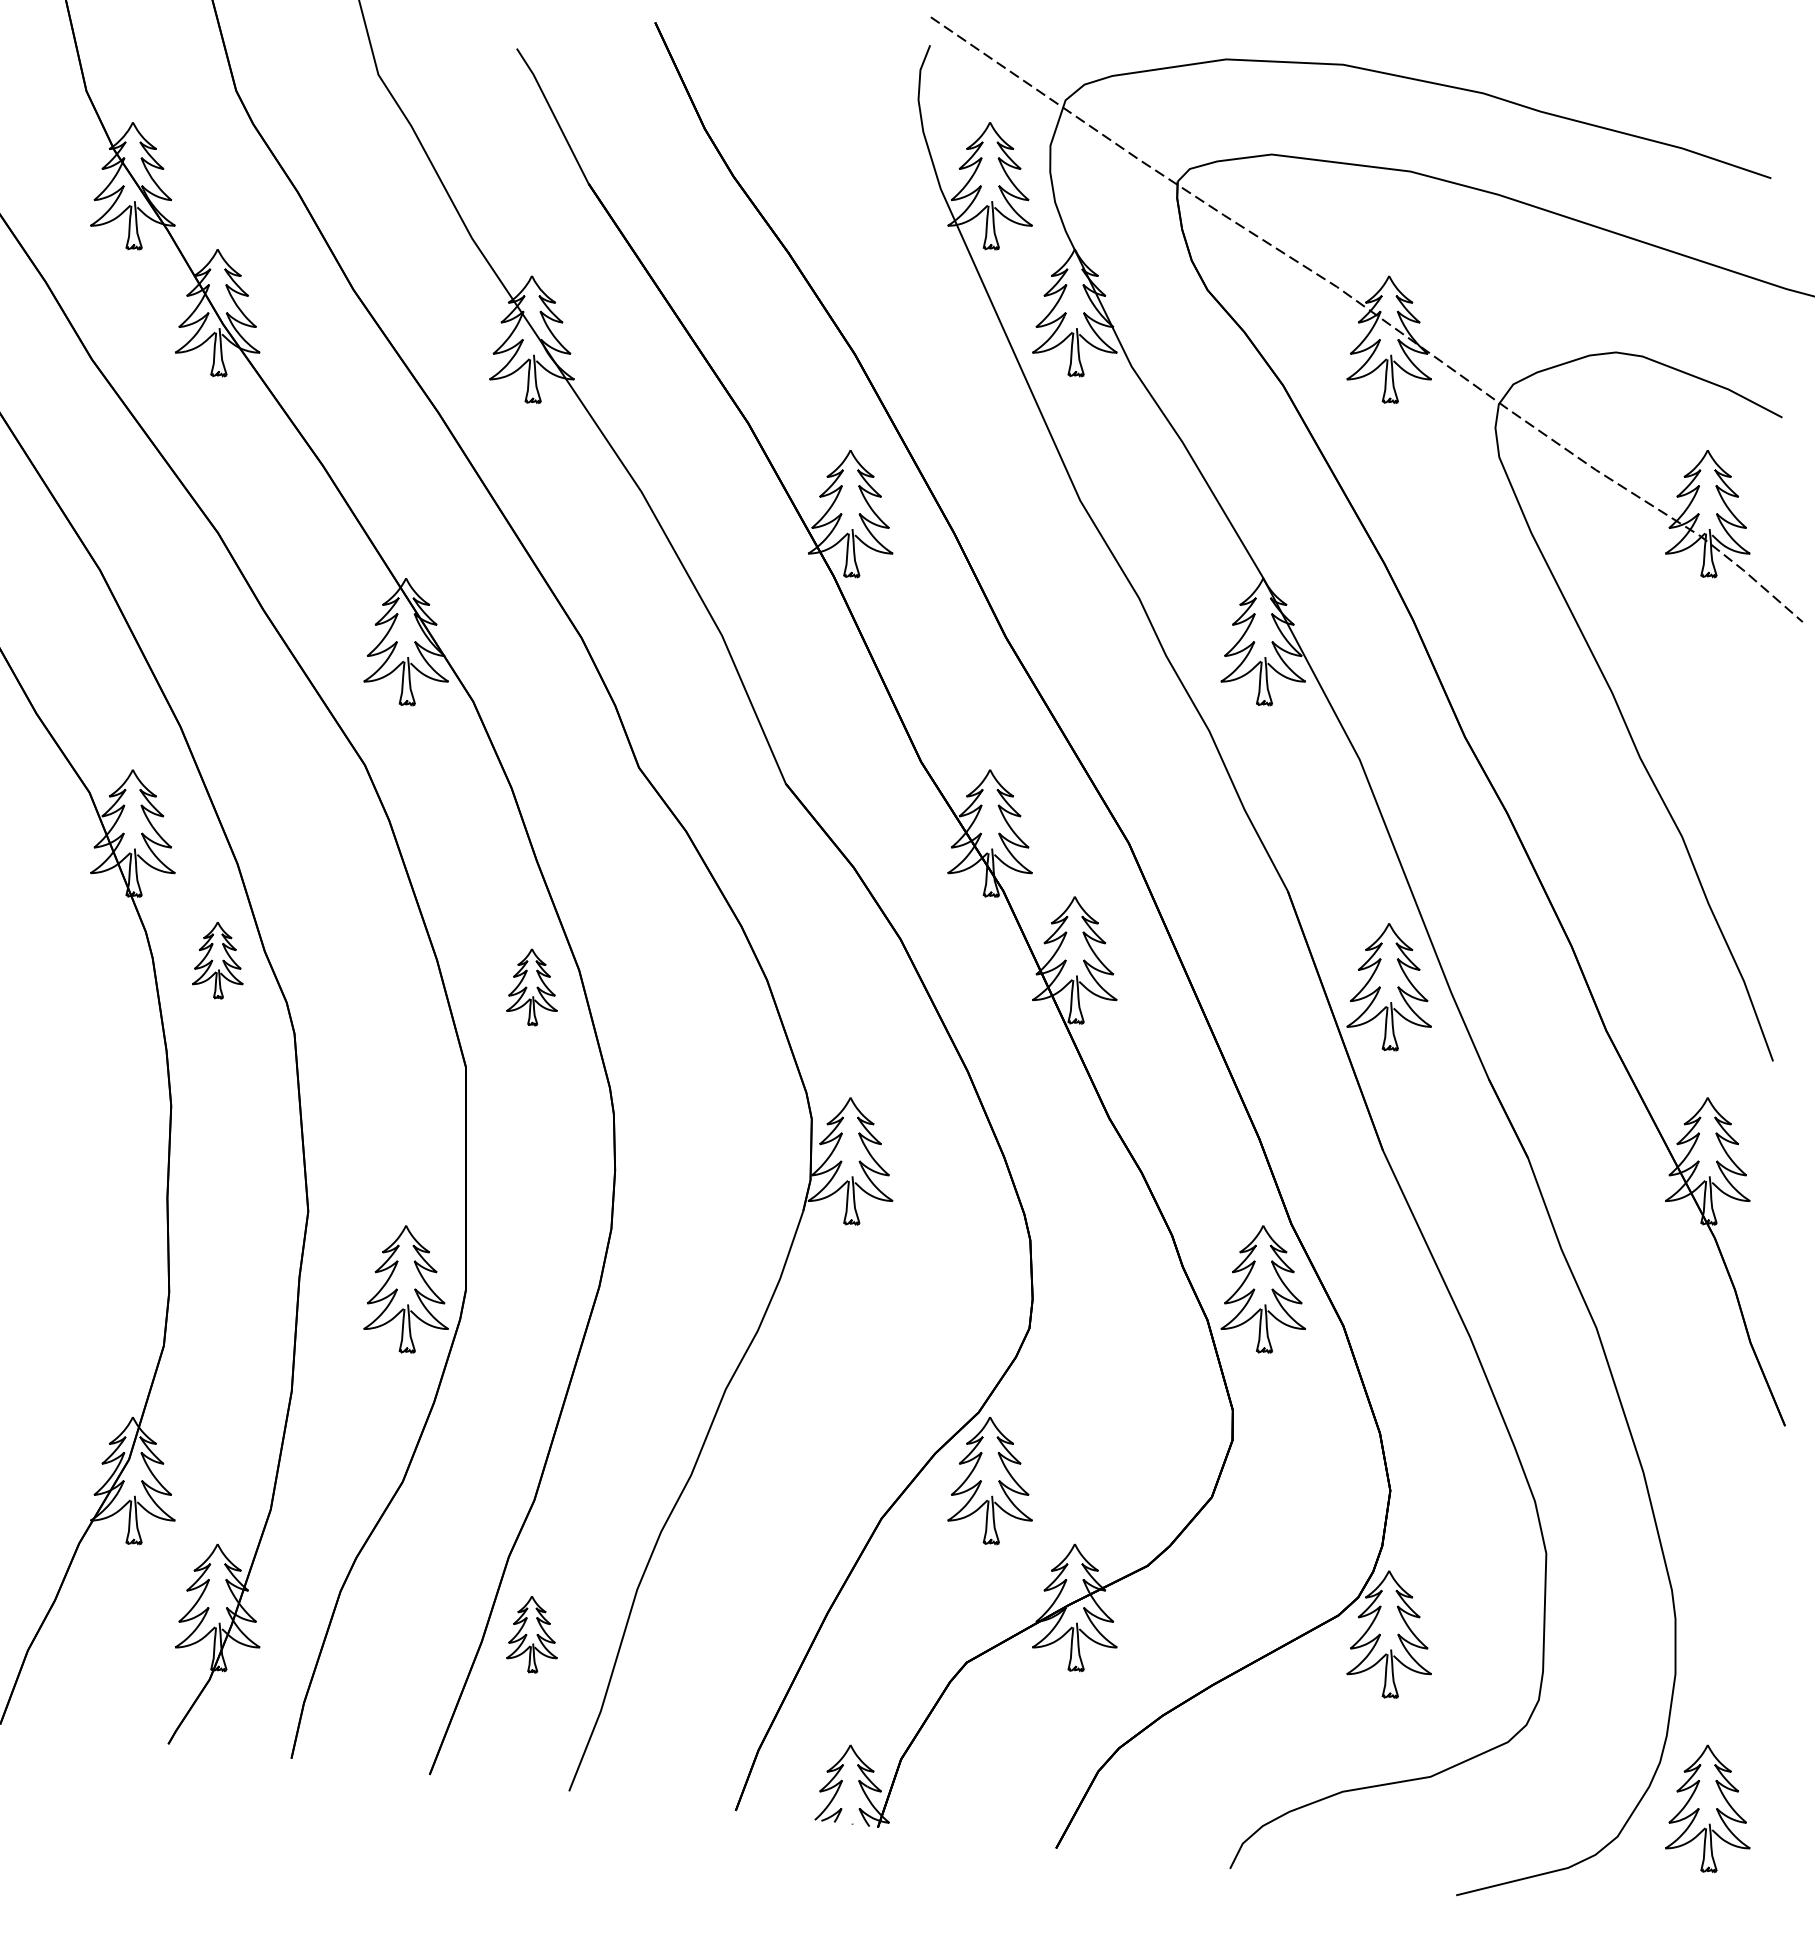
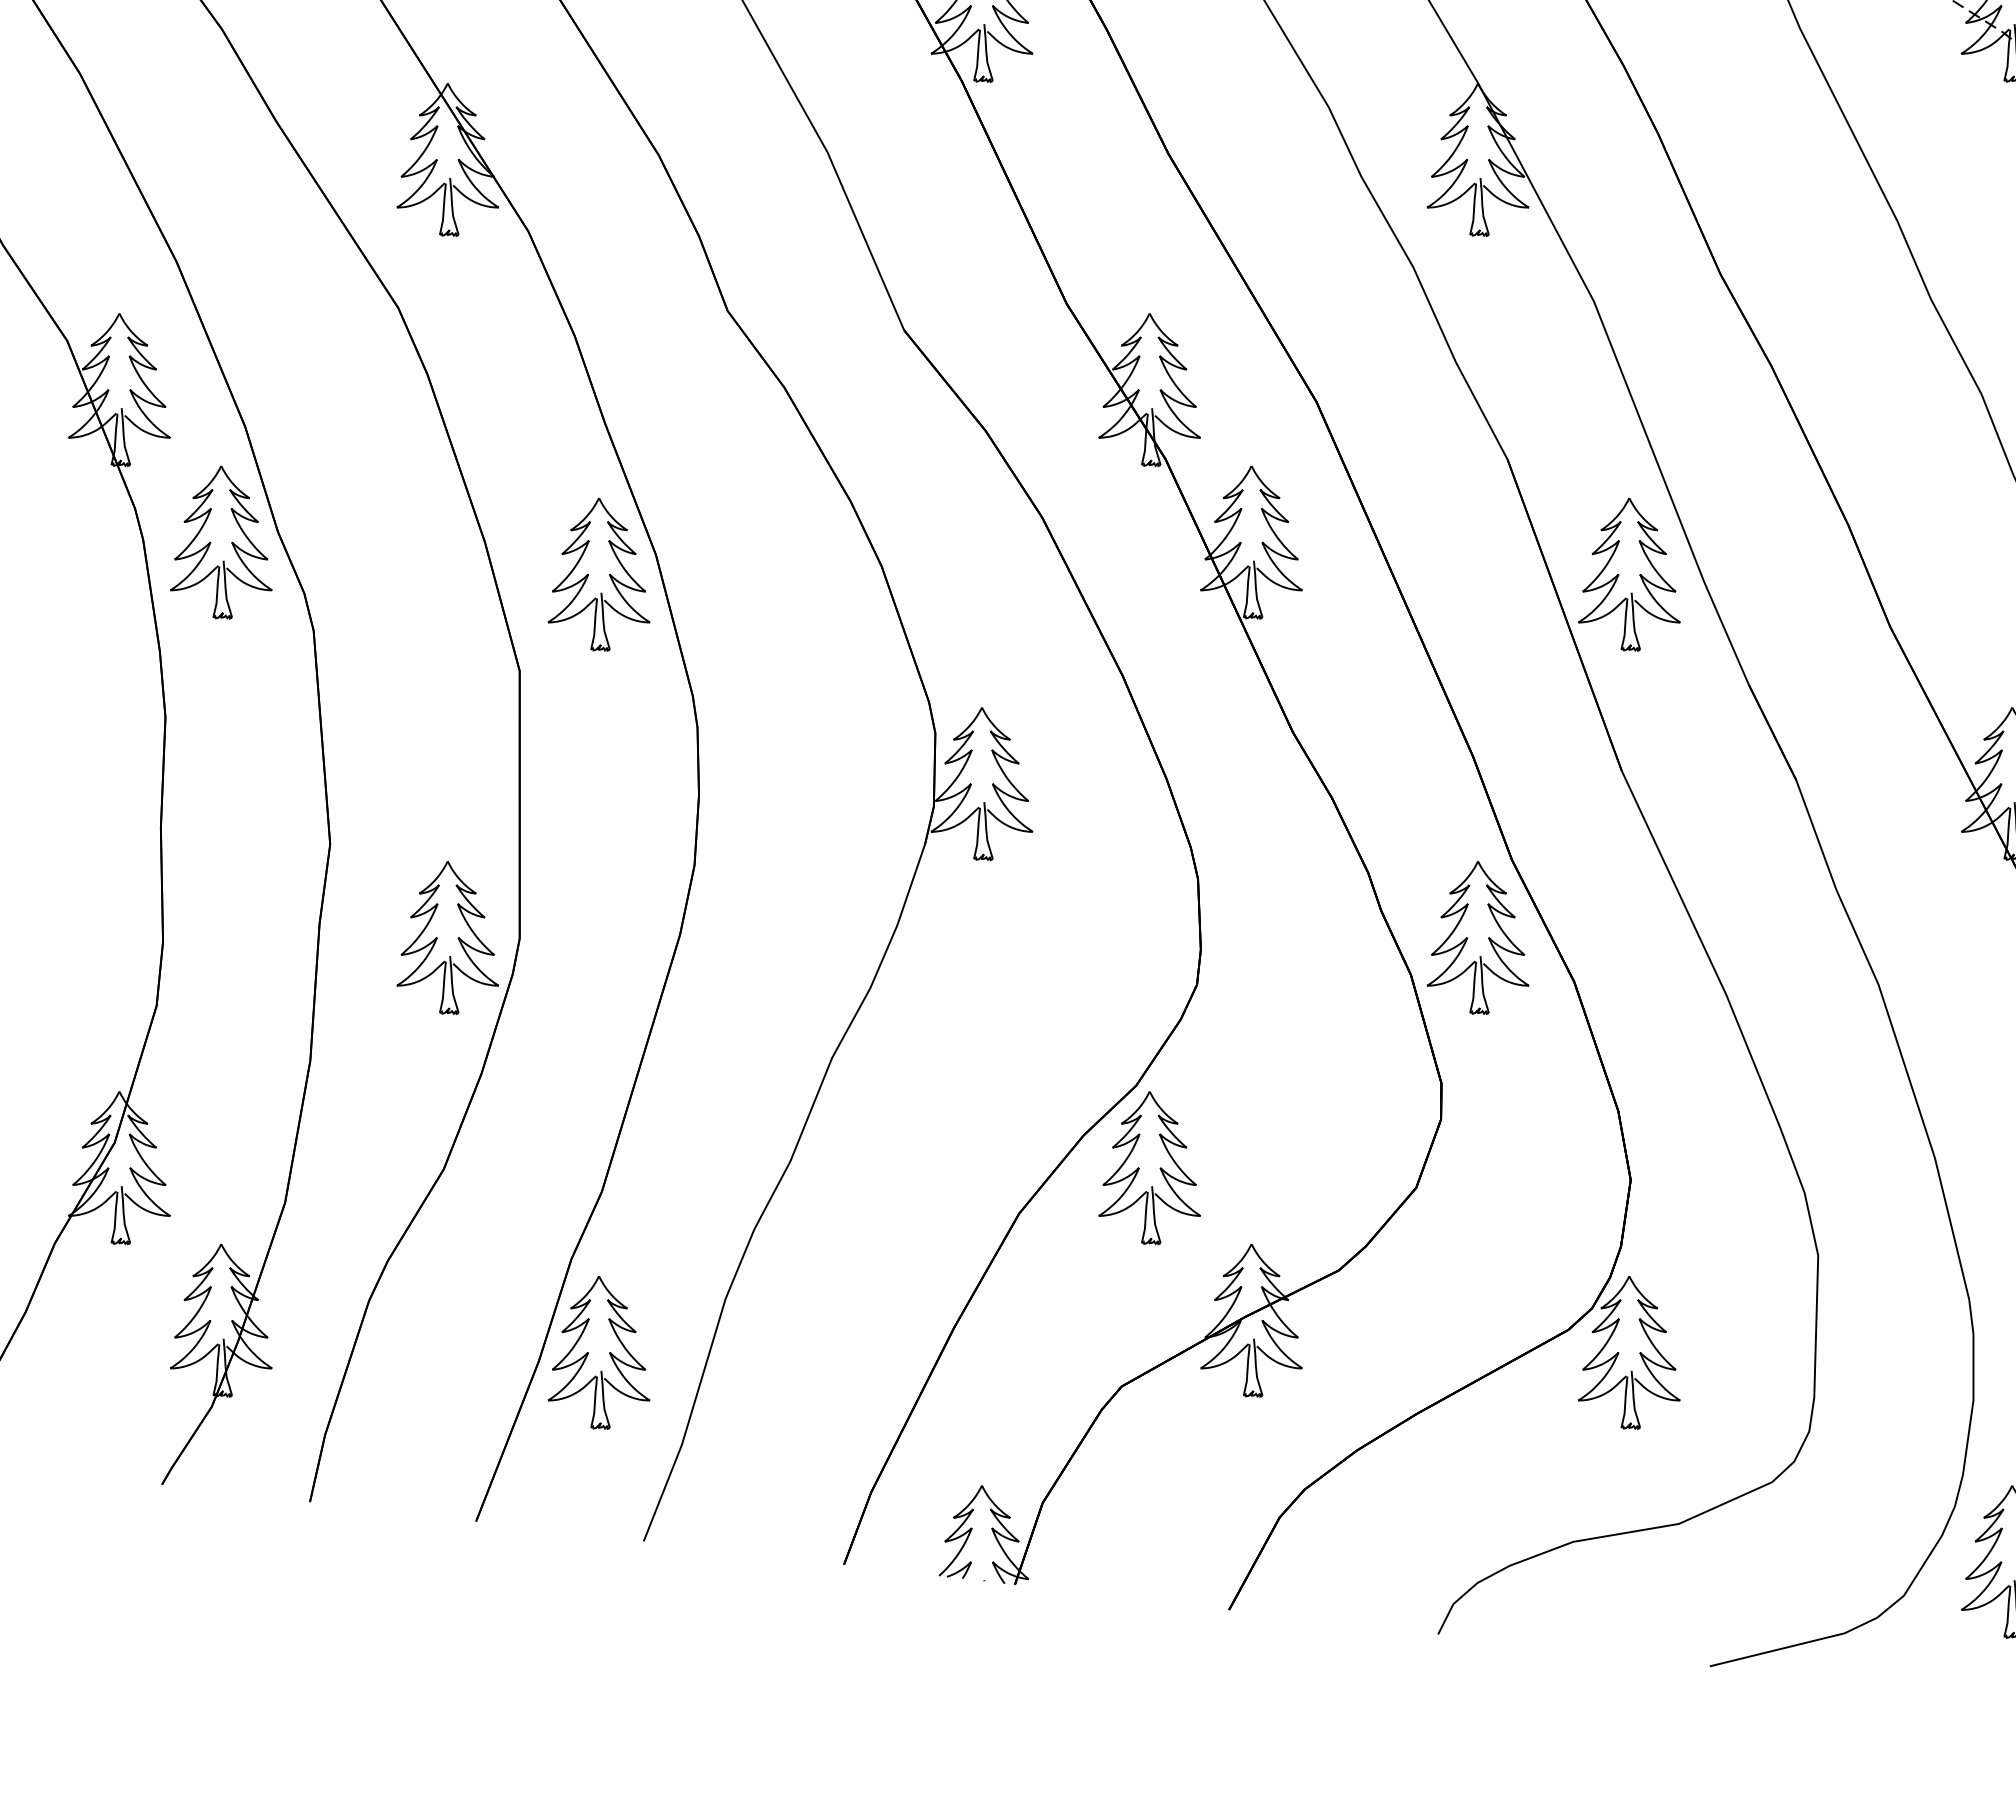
part: (217, 960) -> (221, 542), size x1.67
part: (531, 987) -> (598, 575), size x1.67
part: (531, 1634) -> (598, 1352), size x1.67

